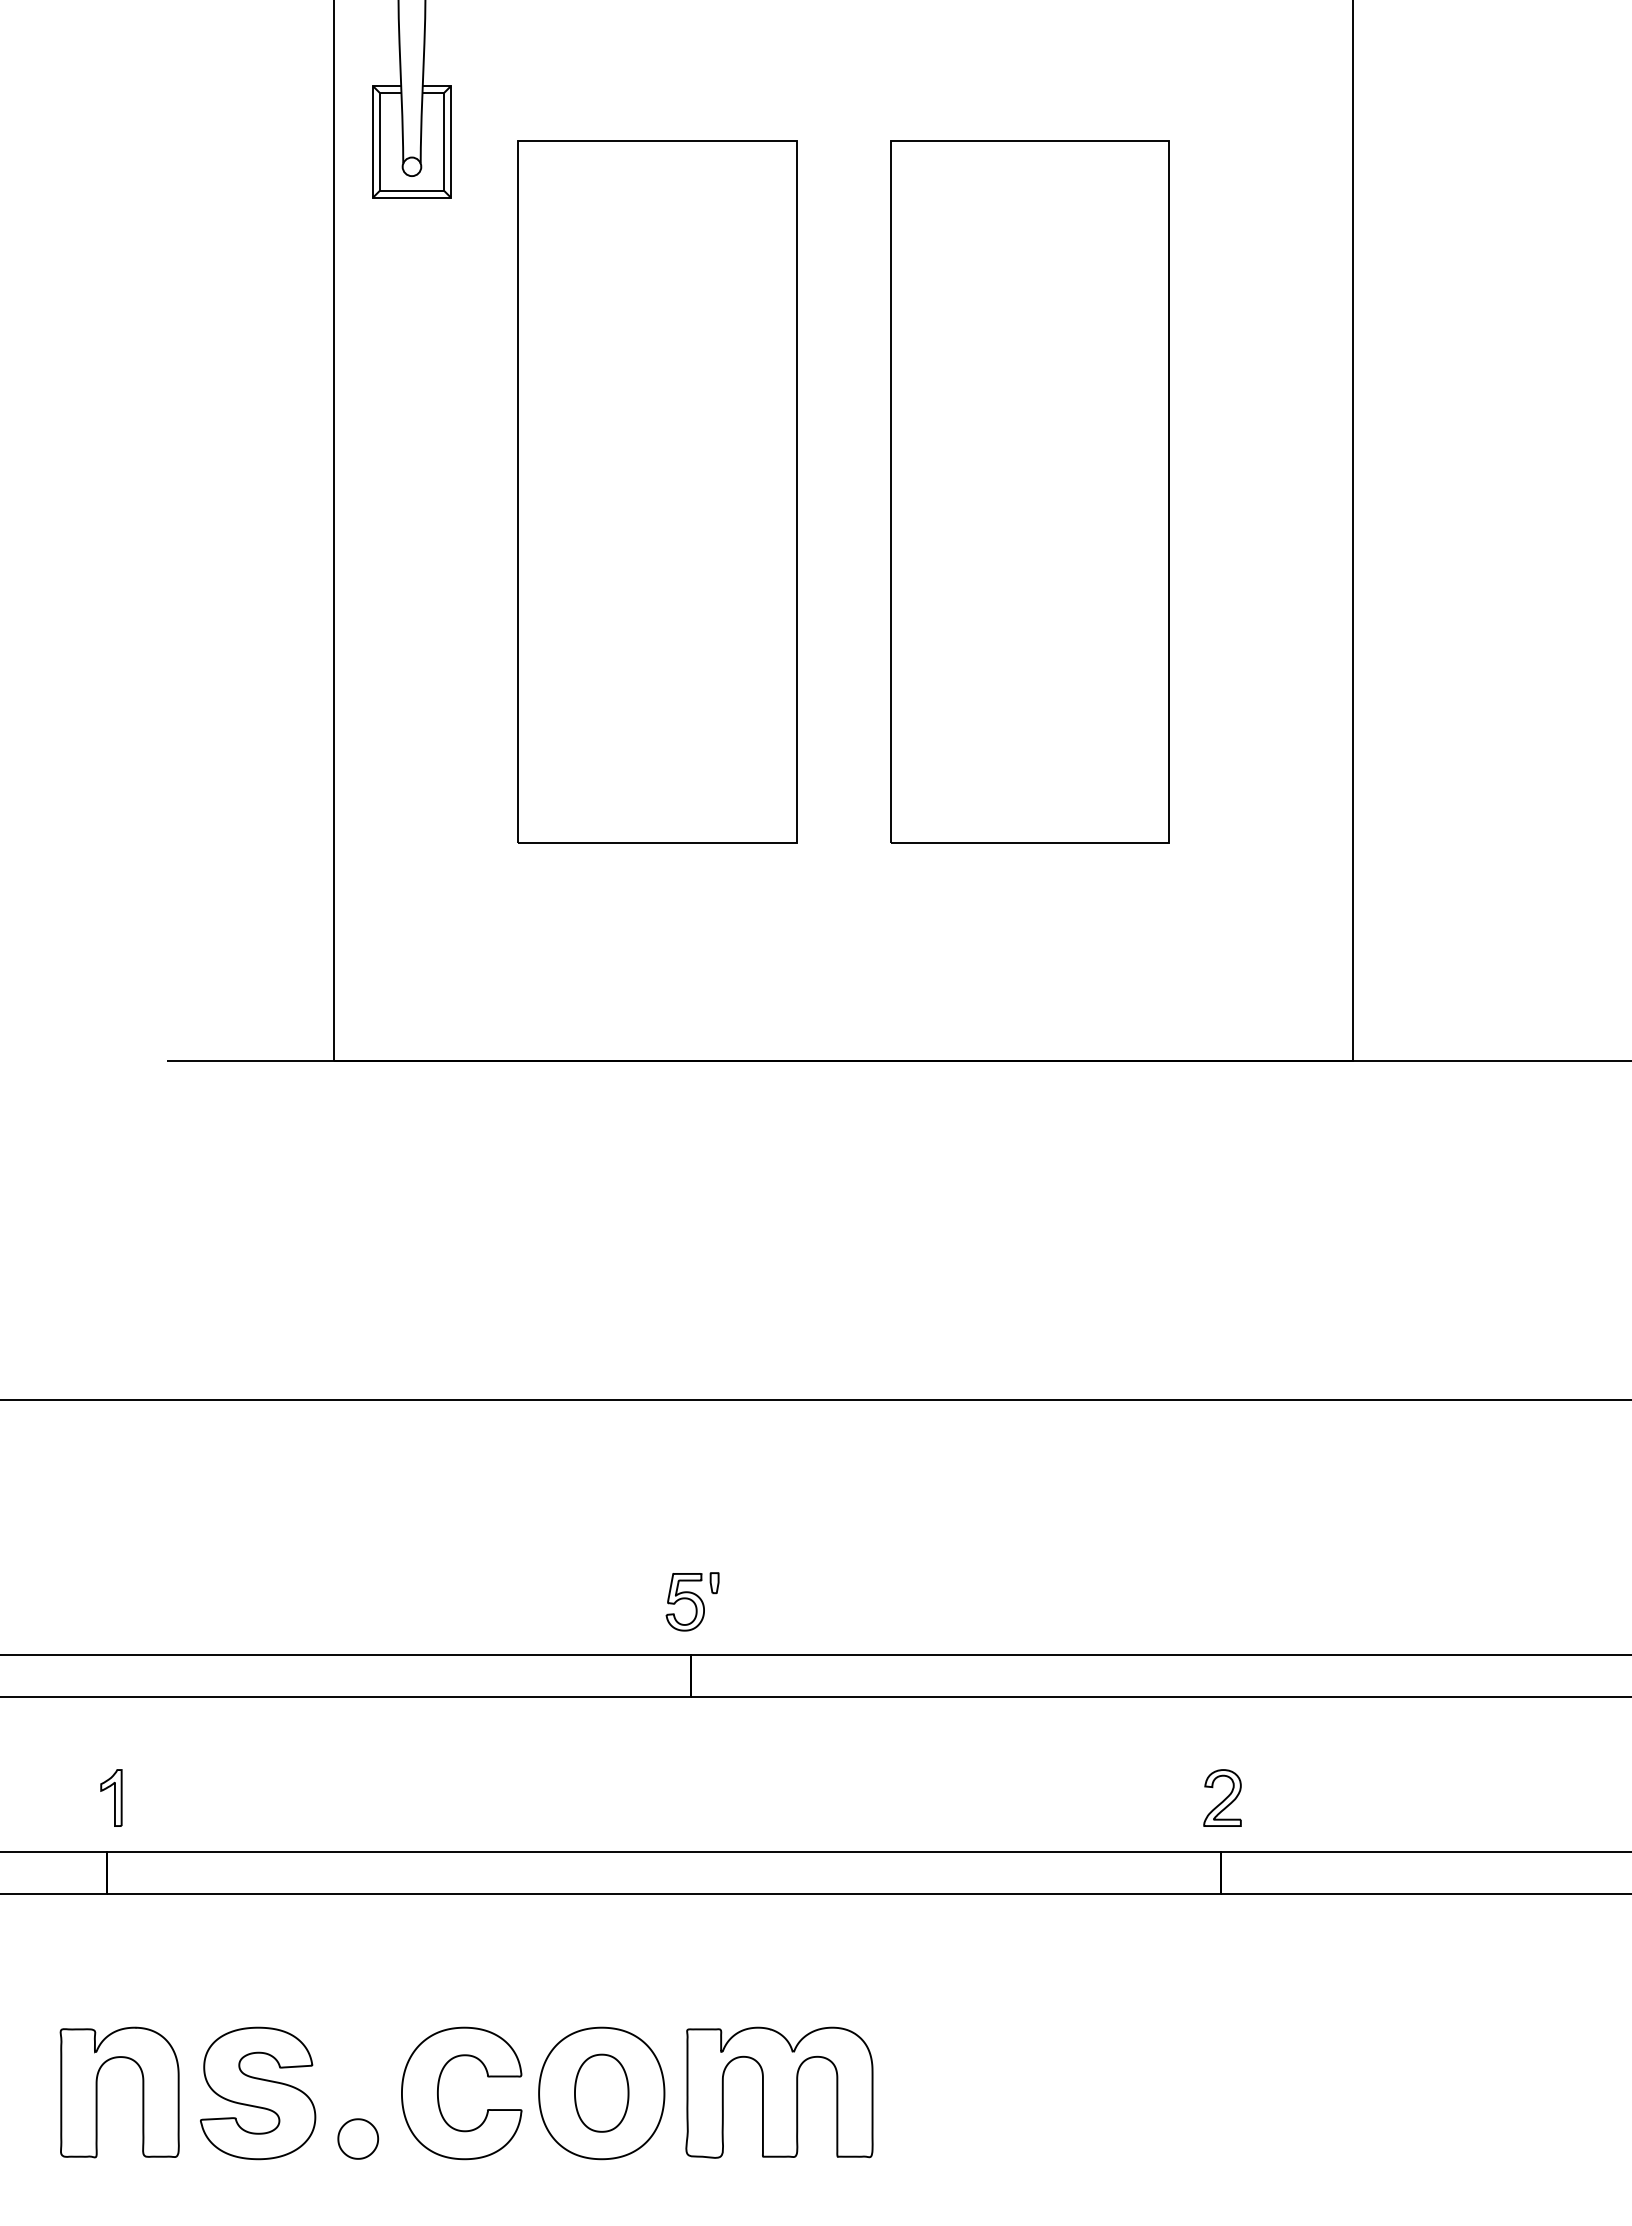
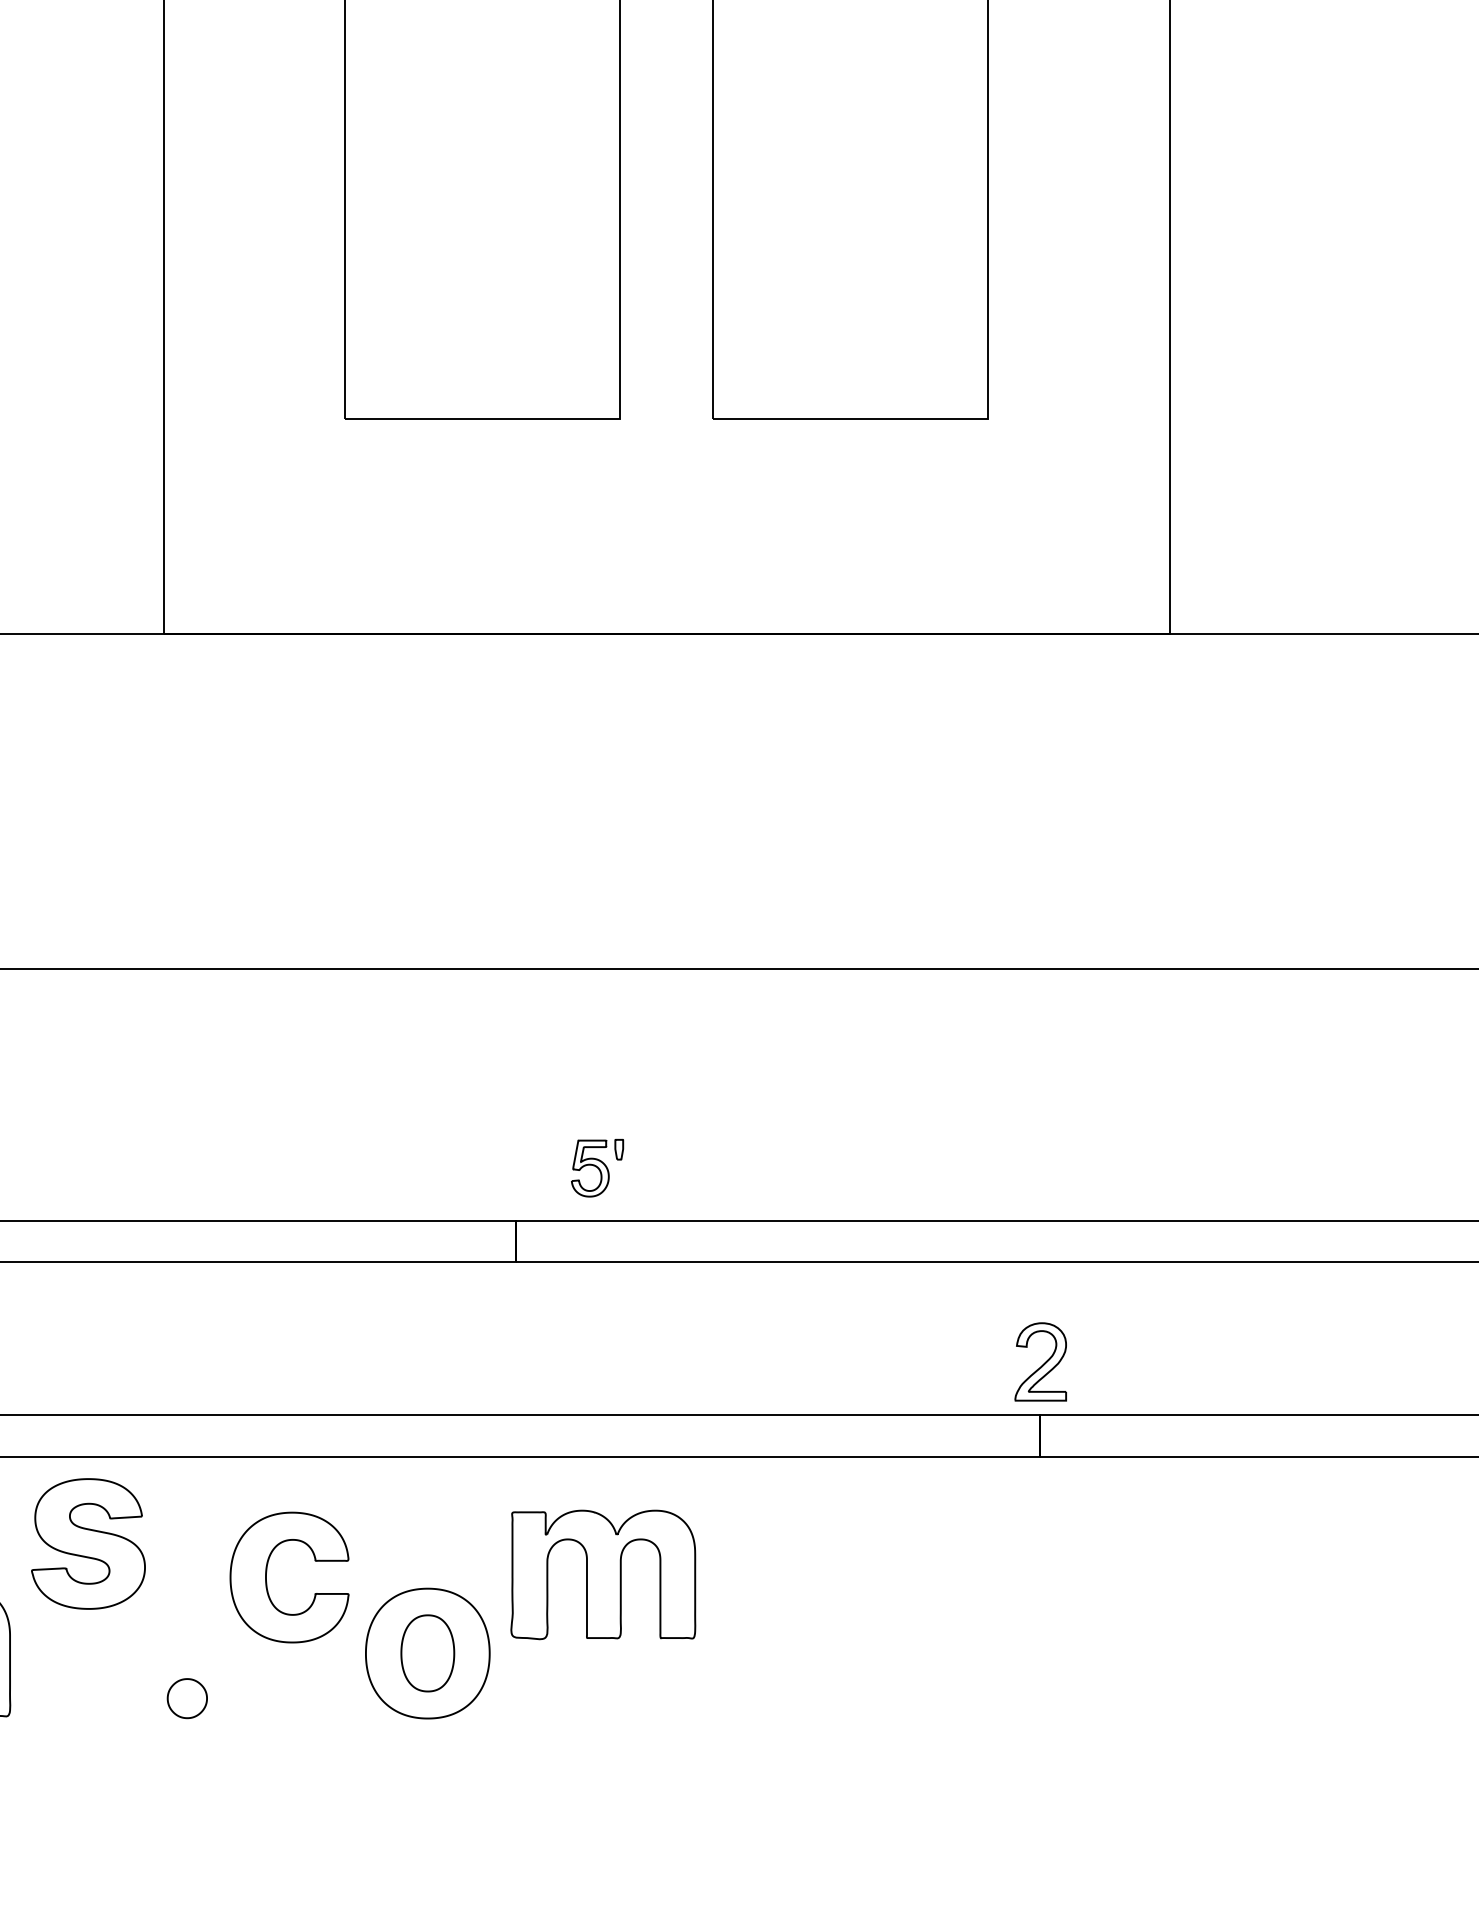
part: (692, 1601) -> (597, 1167), moved
part: (1222, 1797) -> (1040, 1361), size x1.4
part: (779, 2092) -> (603, 1574), moved
part: (258, 2093) -> (88, 1544), moved
part: (438, 2093) -> (266, 1577), moved

